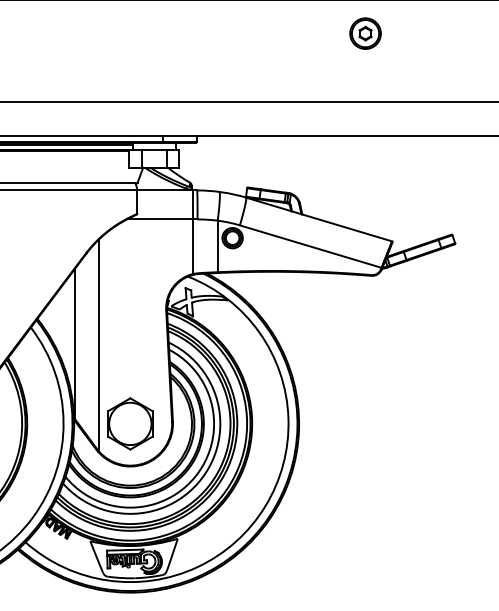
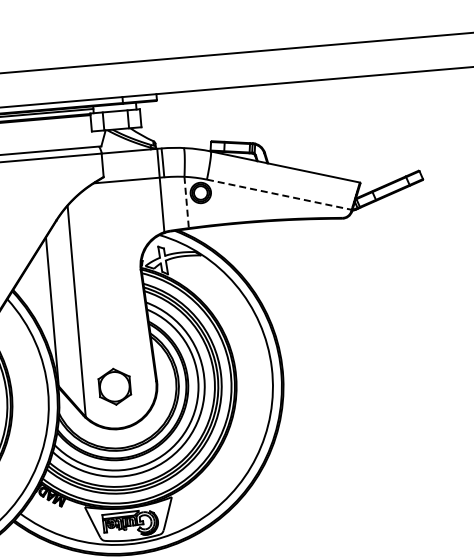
line: (217, 246) -> (186, 202), solid -> dashed
line: (310, 246) -> (279, 194), solid -> dashed
part: (130, 423) -> (114, 386), size x0.7

